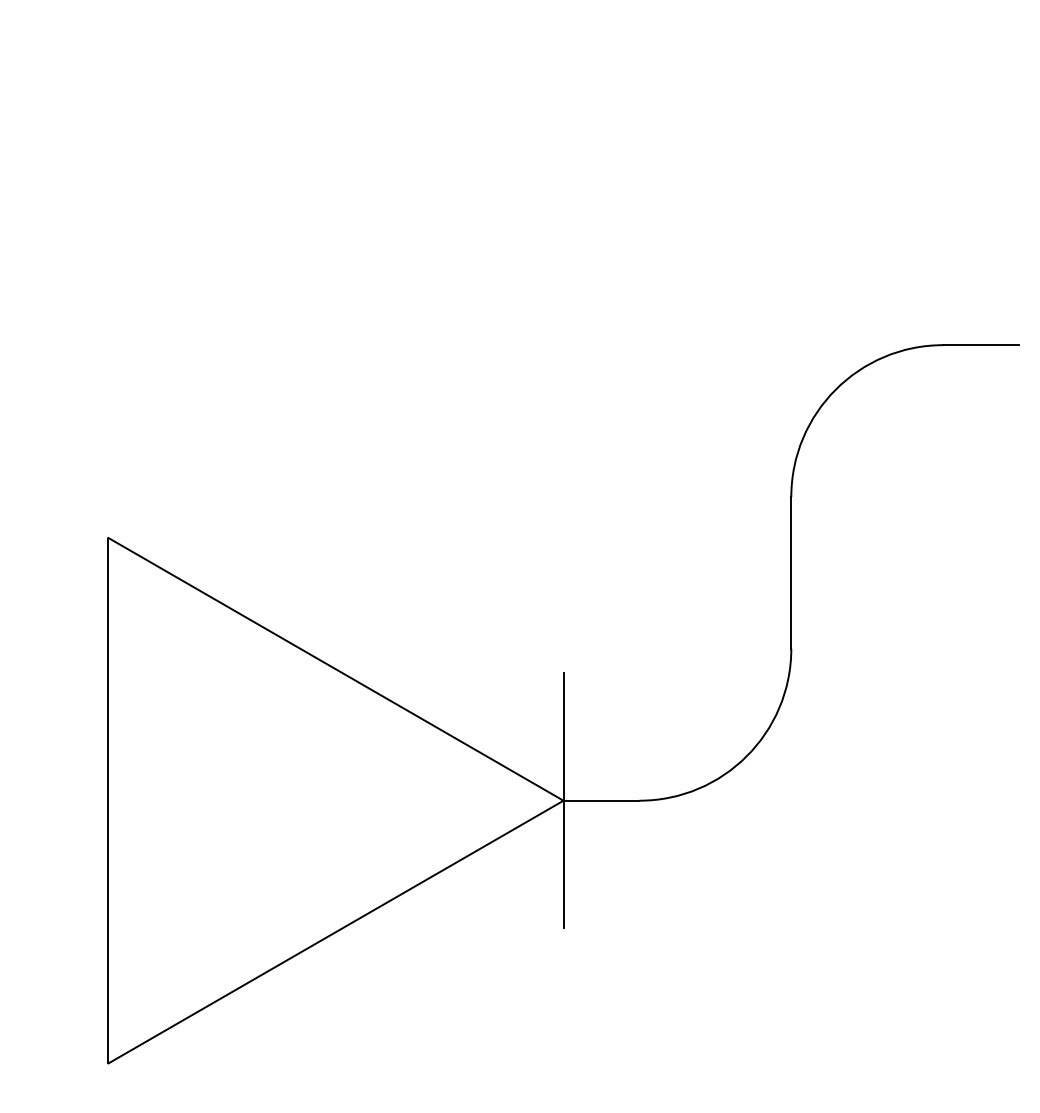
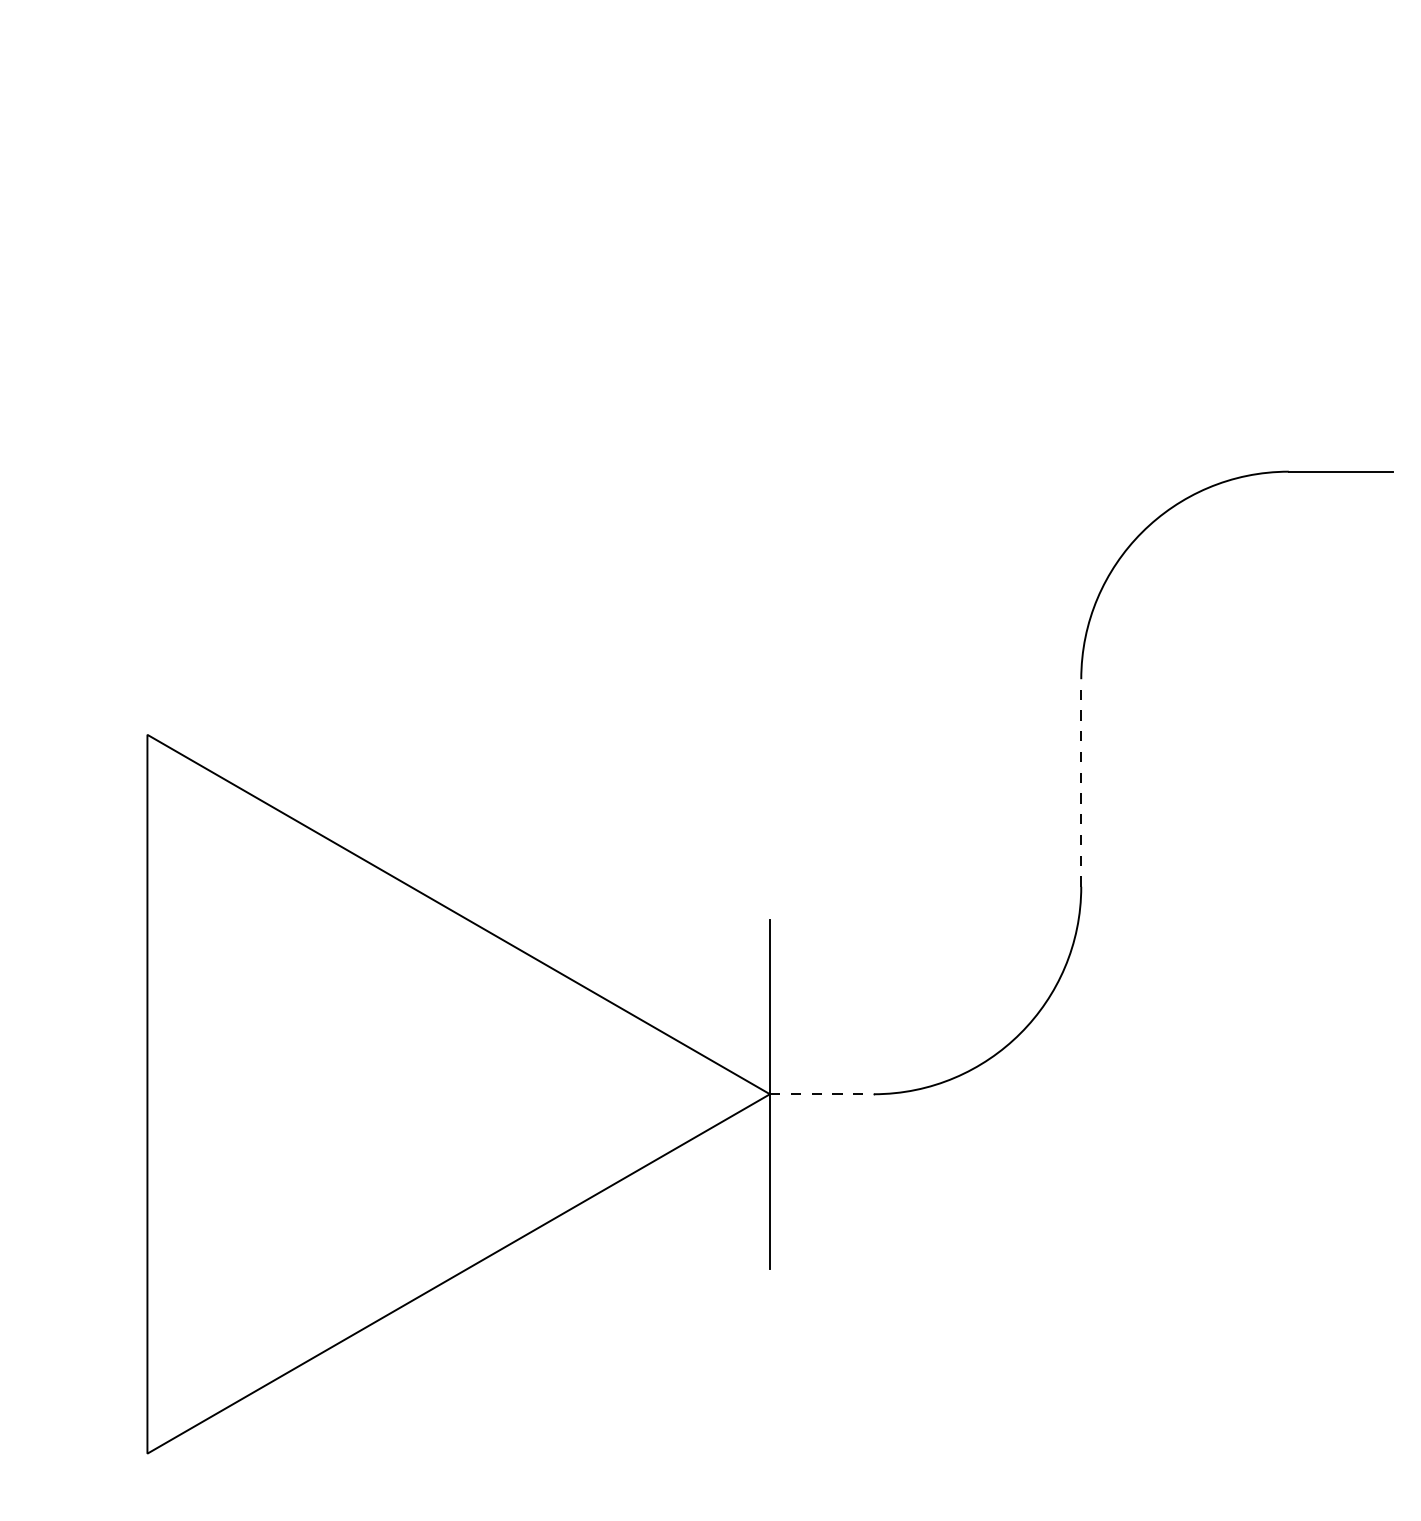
line: (791, 572) -> (1081, 782), solid -> dashed
line: (601, 800) -> (821, 1093), solid -> dashed

